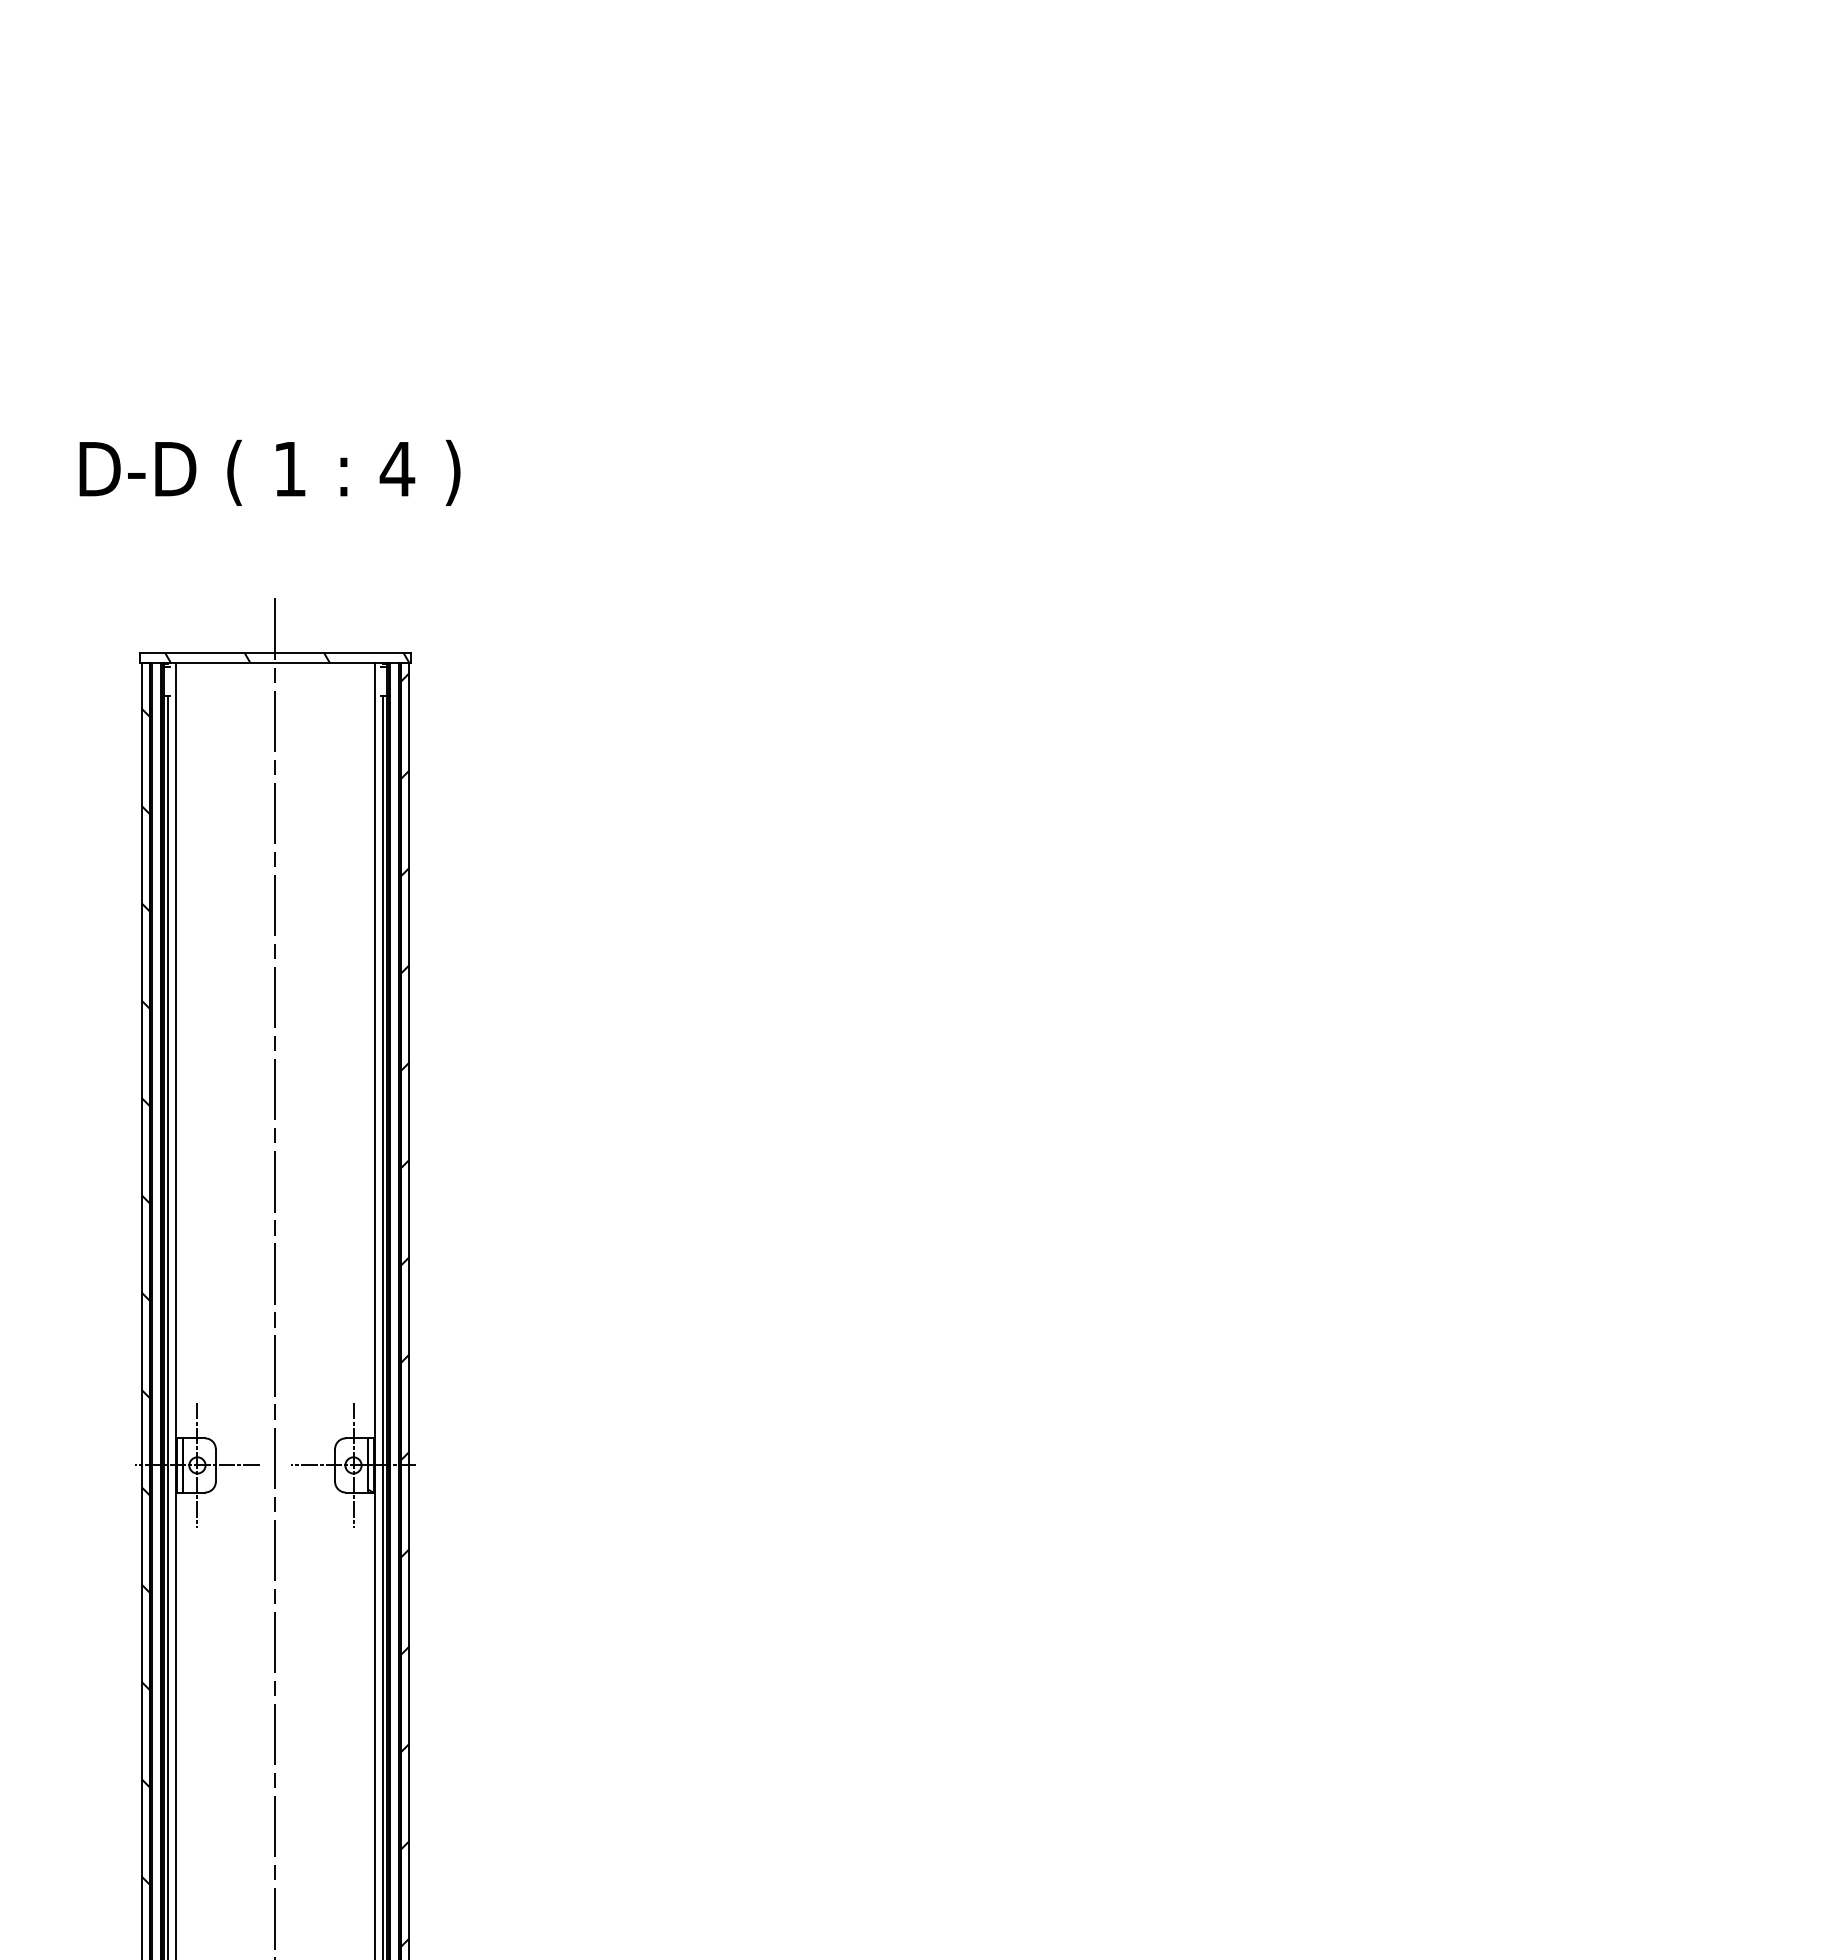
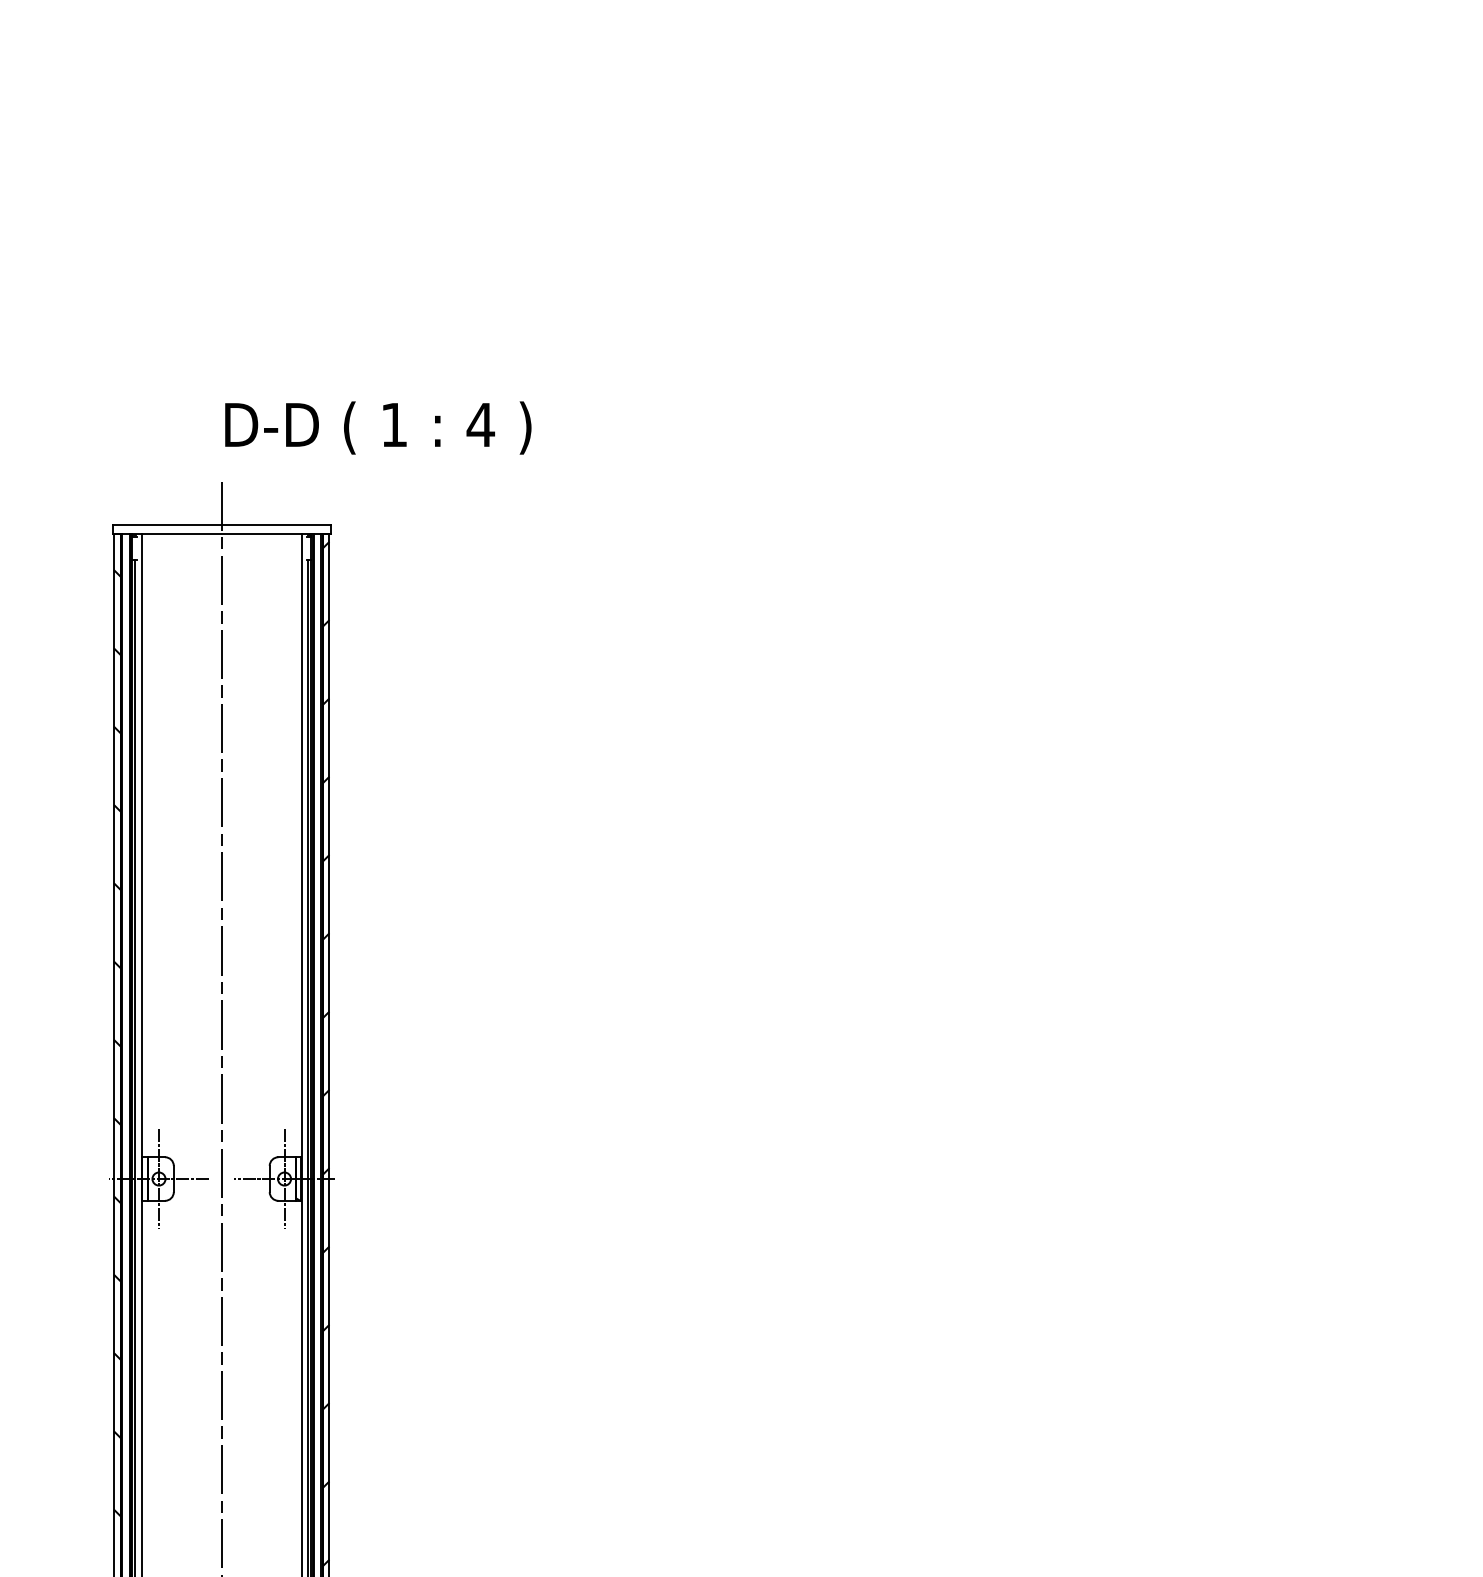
text: (269, 472) -> (377, 427), moved
hatch: (286, 657) -> (230, 529), removed

